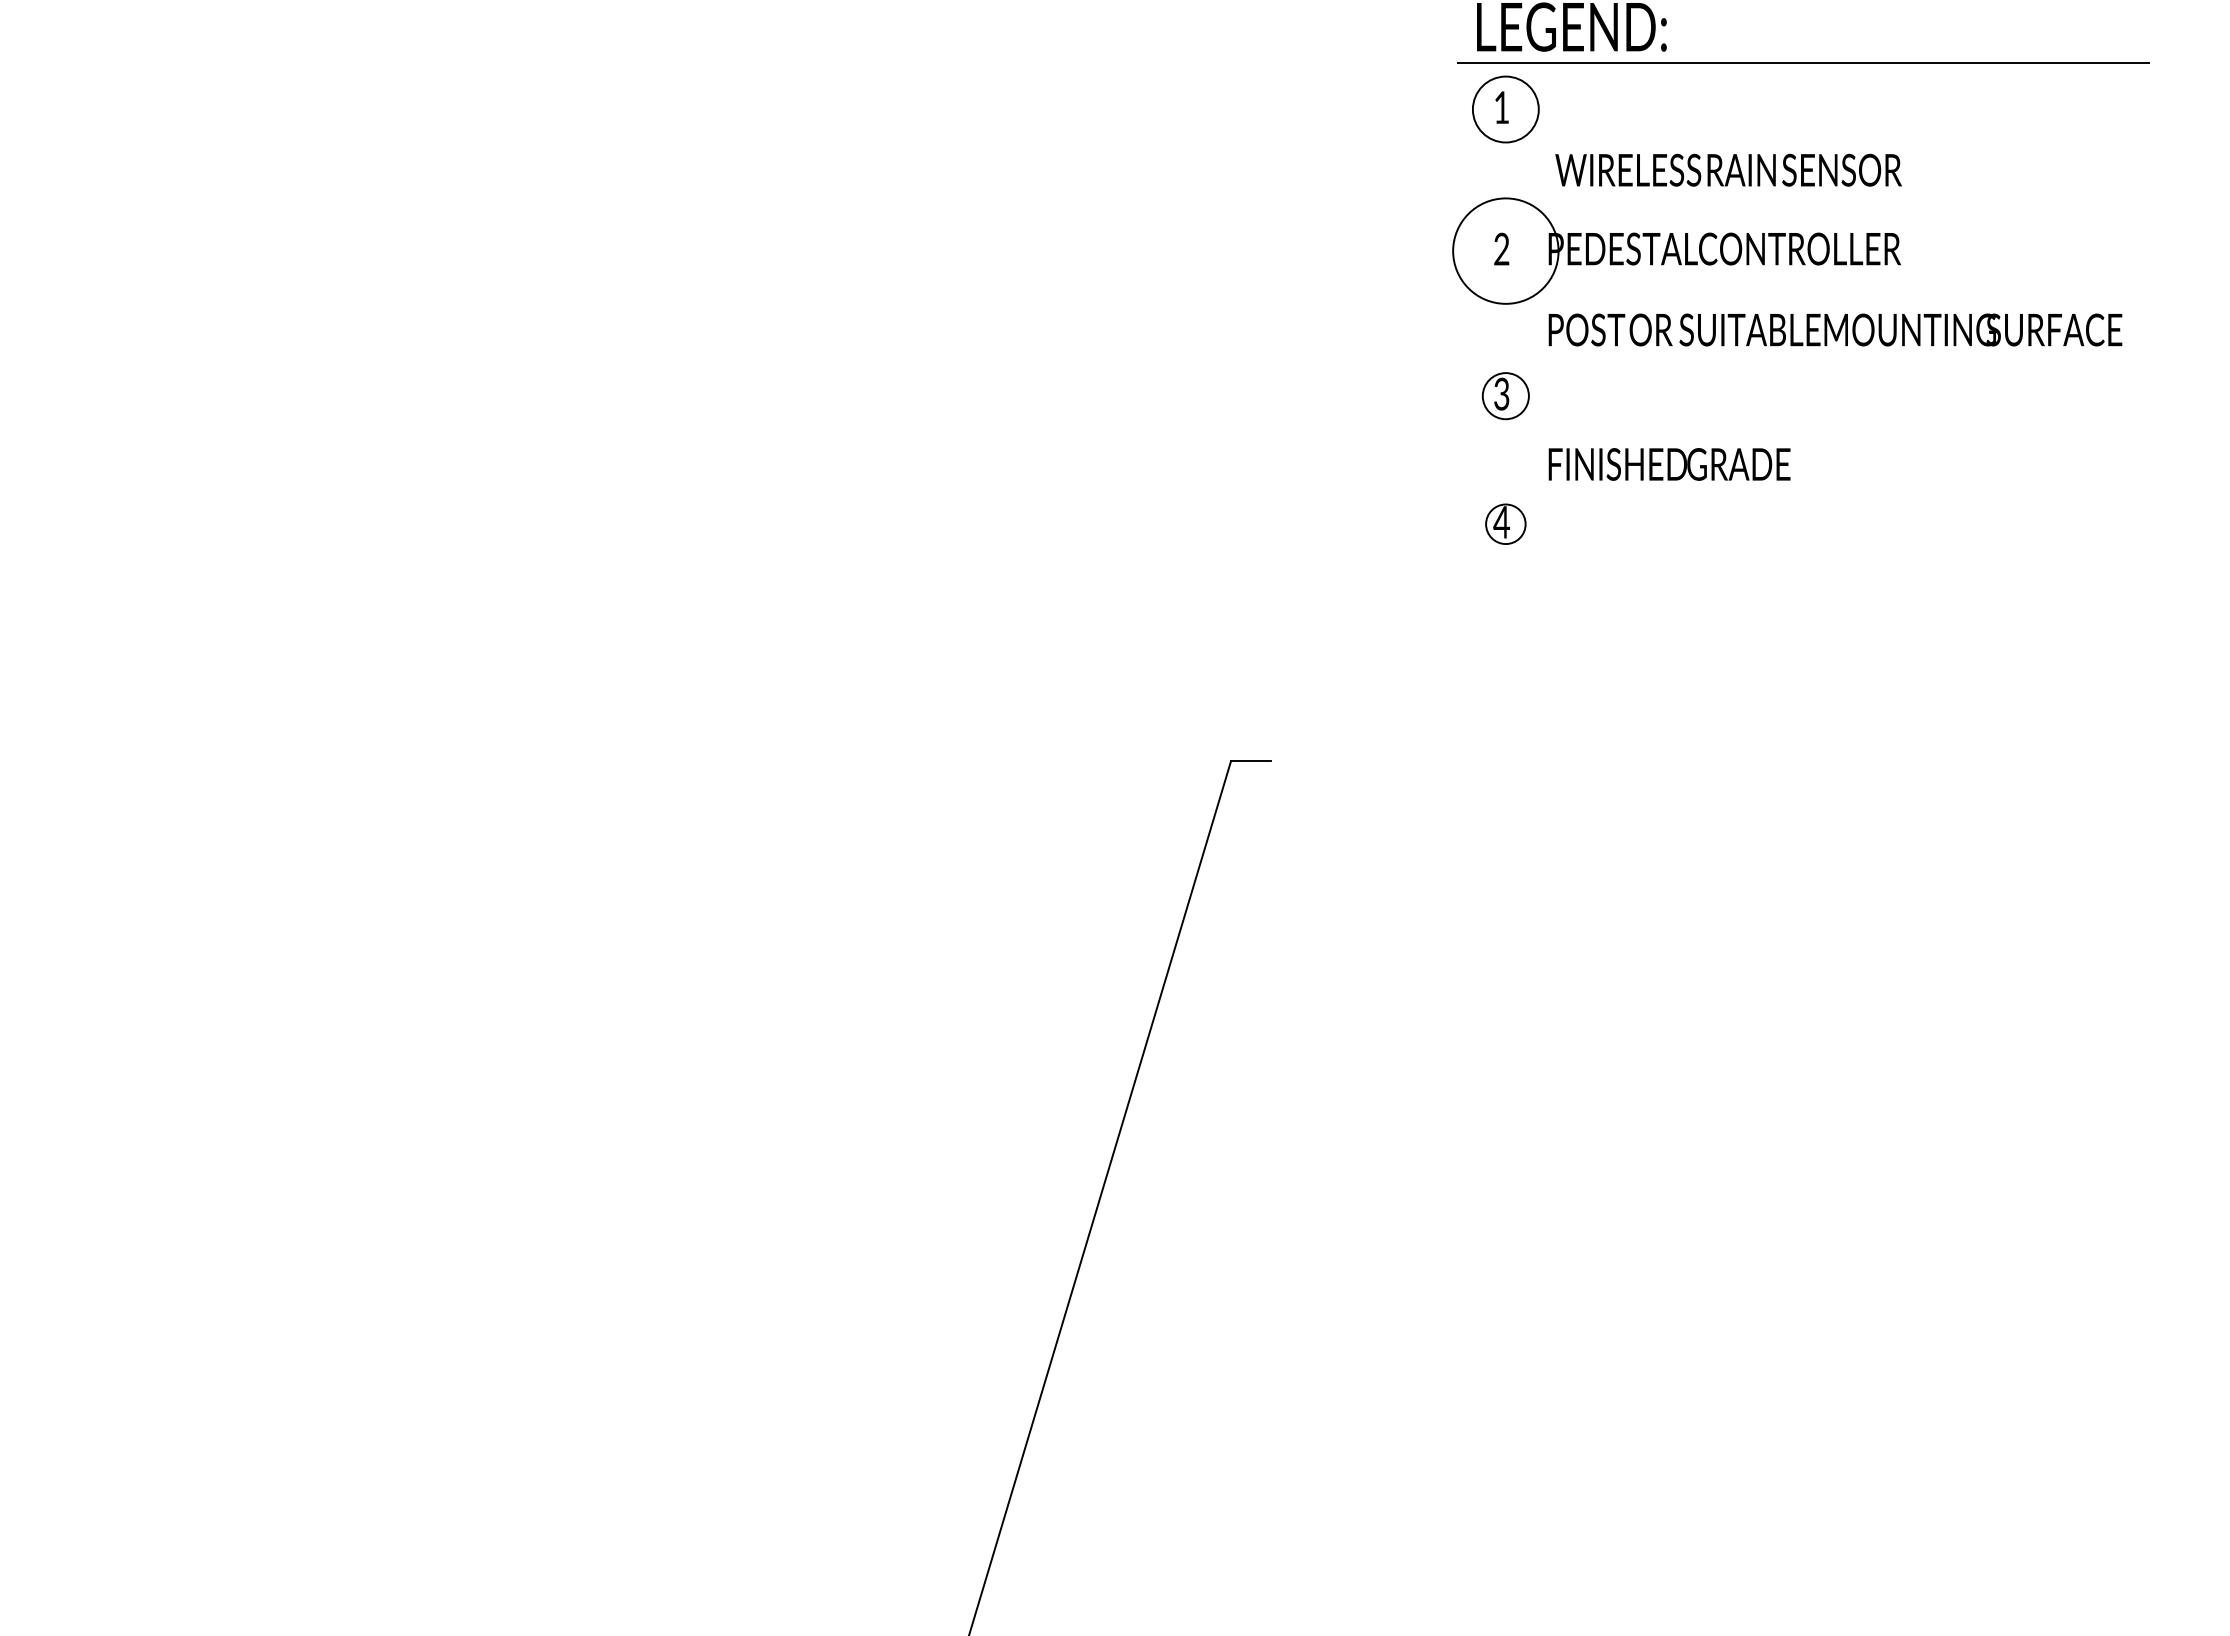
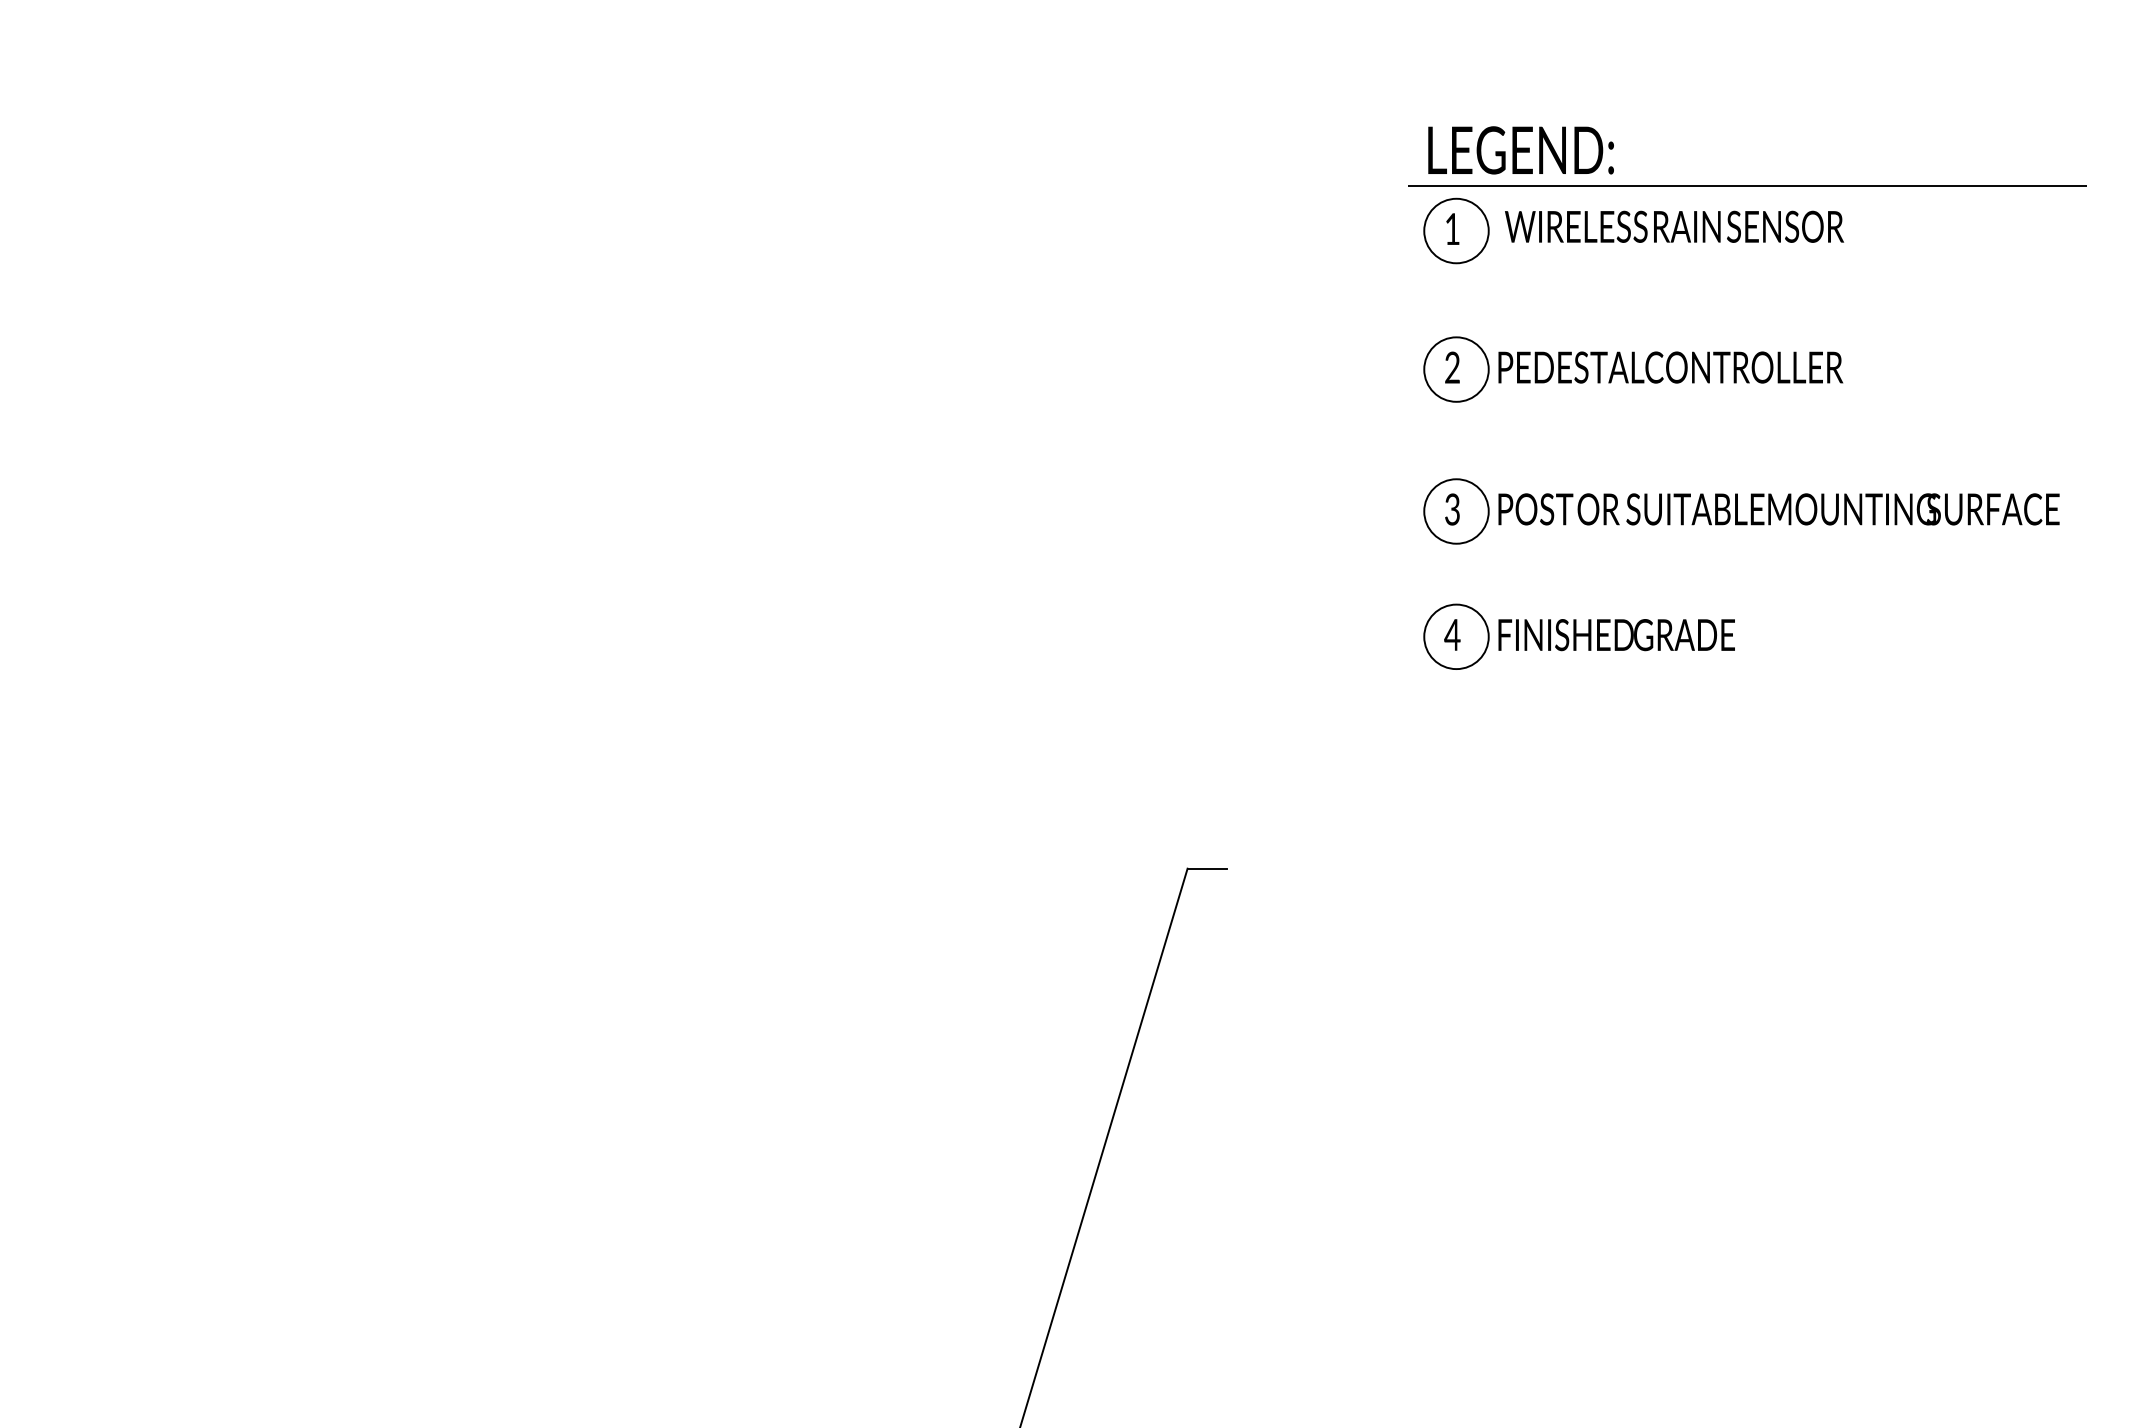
text: (1728, 169) -> (1674, 226), moved
circle: (1505, 251) -> (1456, 369), size x0.62
text: (1835, 329) -> (1779, 508), moved
circle: (1505, 396) -> (1456, 511), size x1.43
text: (1669, 464) -> (1616, 635), moved
circle: (1505, 524) -> (1456, 637), size x1.67

